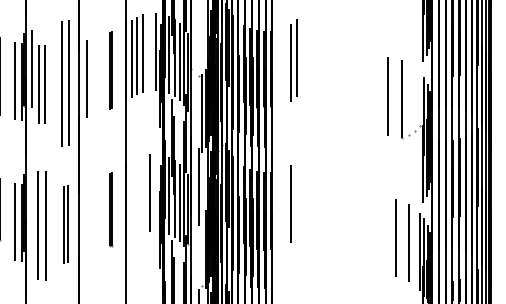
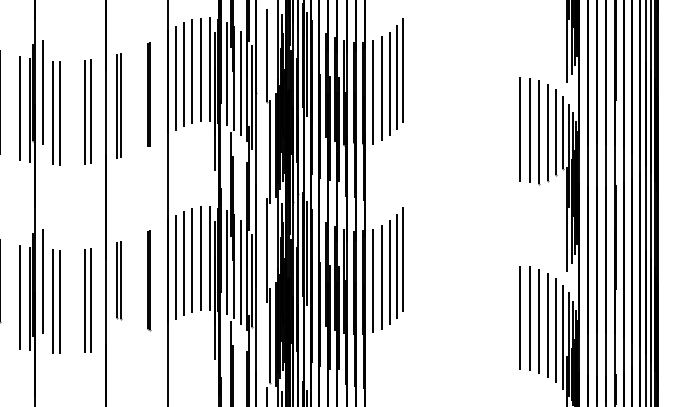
line: (198, 41) -> (266, 55), added
line: (149, 51) -> (200, 69), added
line: (301, 52) -> (403, 70), added
line: (284, 66) -> (381, 88), added
line: (278, 68) -> (372, 91), added
line: (90, 78) -> (121, 104), added
part: (65, 83) -> (87, 111), size x0.62
line: (395, 96) -> (529, 129), added
line: (408, 98) -> (547, 131), added
line: (414, 98) -> (555, 132), added
line: (419, 98) -> (562, 131), added
line: (143, 193) -> (192, 259), added
line: (156, 193) -> (209, 258), added
line: (301, 193) -> (403, 258), added
line: (137, 196) -> (184, 262), added
line: (131, 199) -> (176, 267), added
line: (296, 199) -> (397, 266), added
line: (284, 207) -> (381, 277), added
line: (32, 209) -> (43, 280), added
part: (89, 209) -> (119, 280), added
line: (278, 209) -> (372, 280), added
part: (42, 225) -> (56, 301), size x0.71
line: (388, 237) -> (520, 317), added
line: (402, 239) -> (539, 320), added
line: (414, 246) -> (555, 330), added
line: (201, 250) -> (270, 335), added

